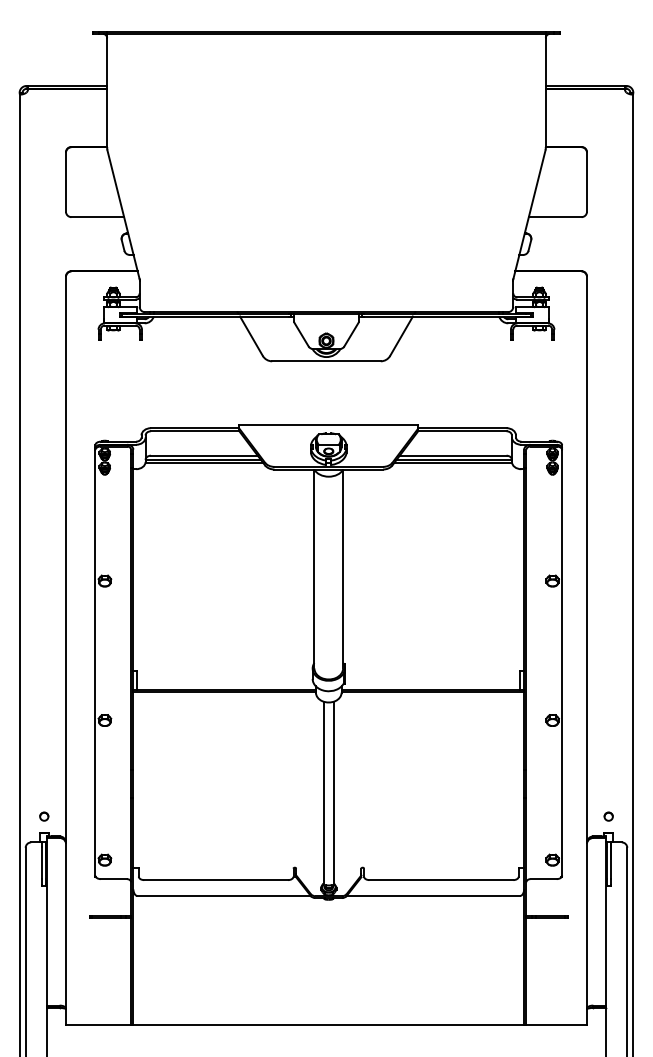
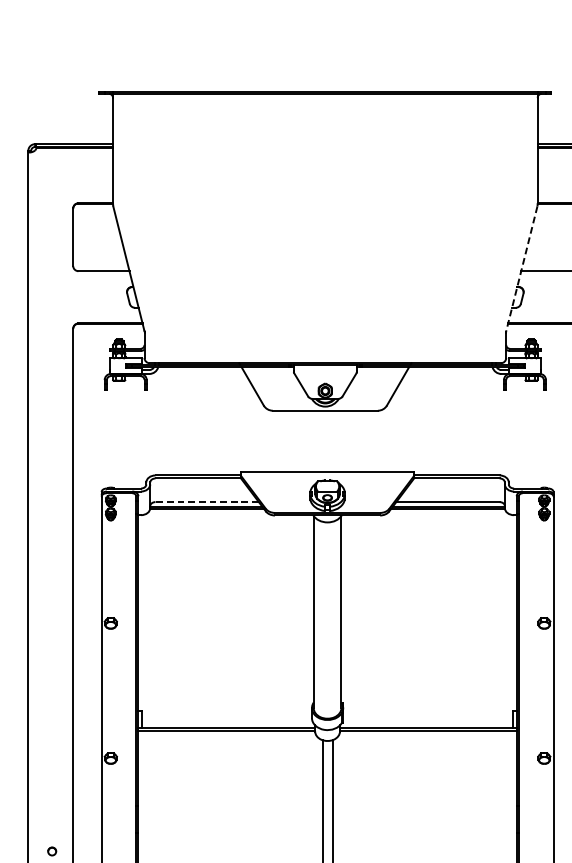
line: (529, 214) -> (521, 268), solid -> dashed
line: (203, 455) -> (206, 501), solid -> dashed

